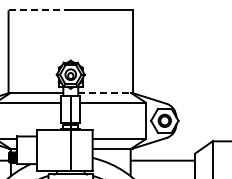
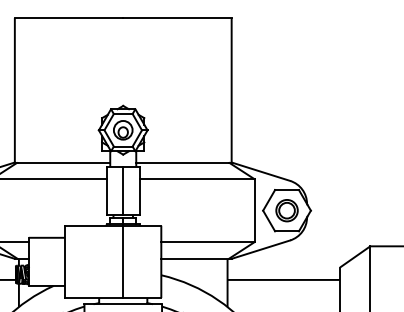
line: (39, 10) -> (68, 18), dashed -> solid
line: (104, 93) -> (181, 162), dashed -> solid

